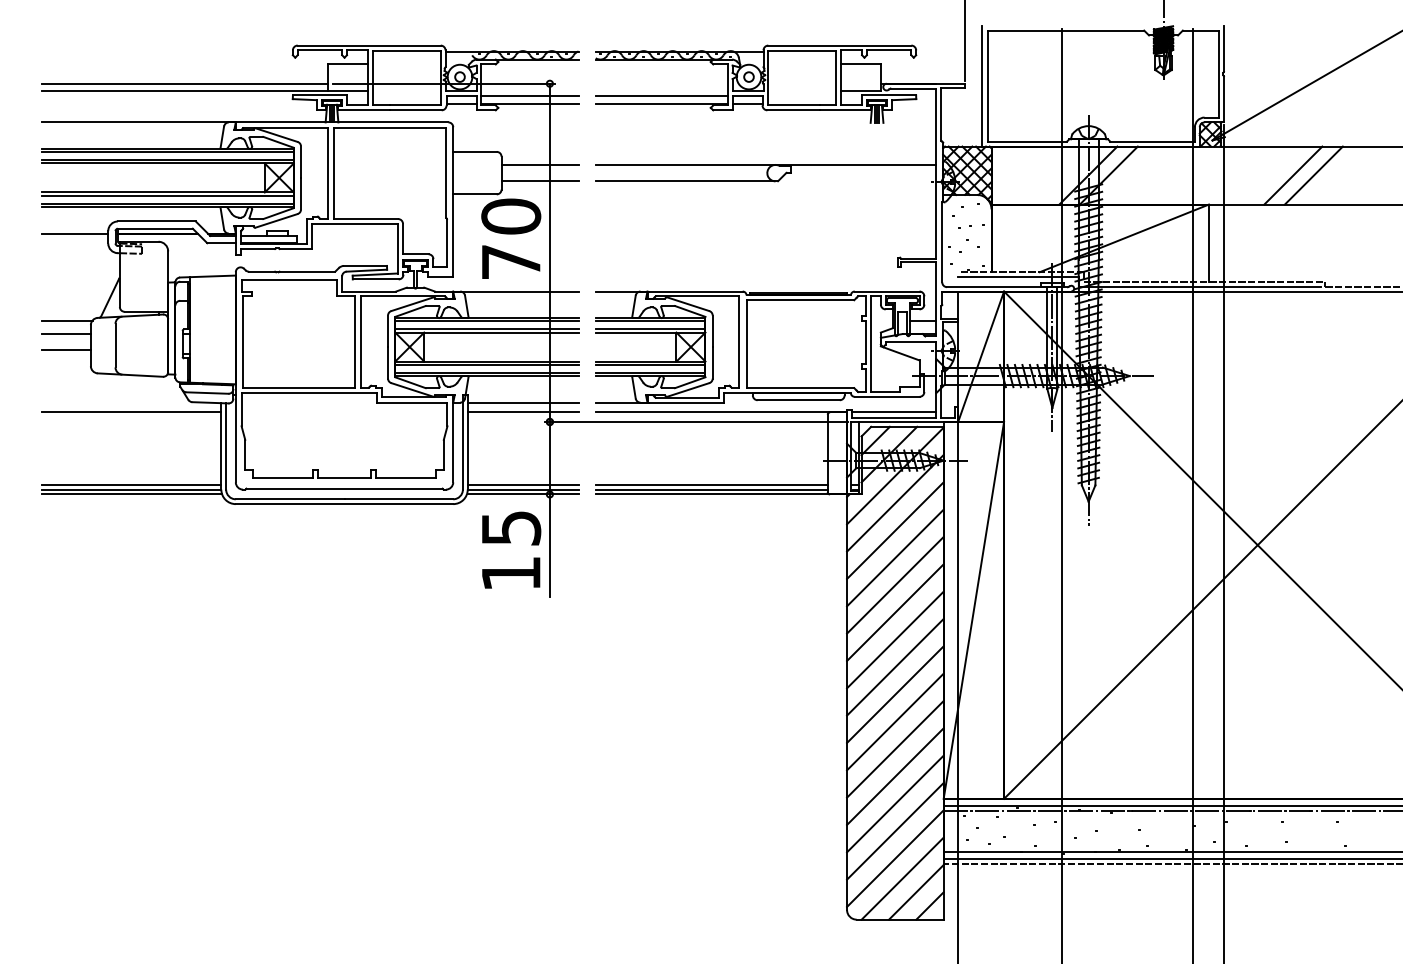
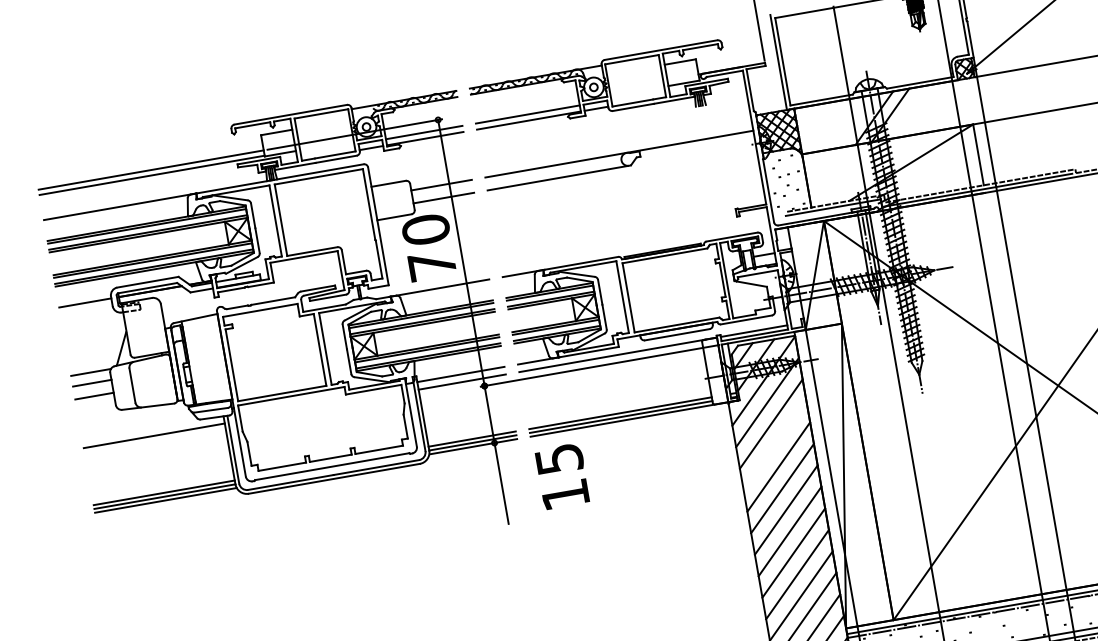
line: (1293, 175) -> (1035, 90), removed
line: (1313, 175) -> (1051, 87), removed
text: (511, 549) -> (562, 475), moved
line: (895, 557) -> (775, 445), removed

